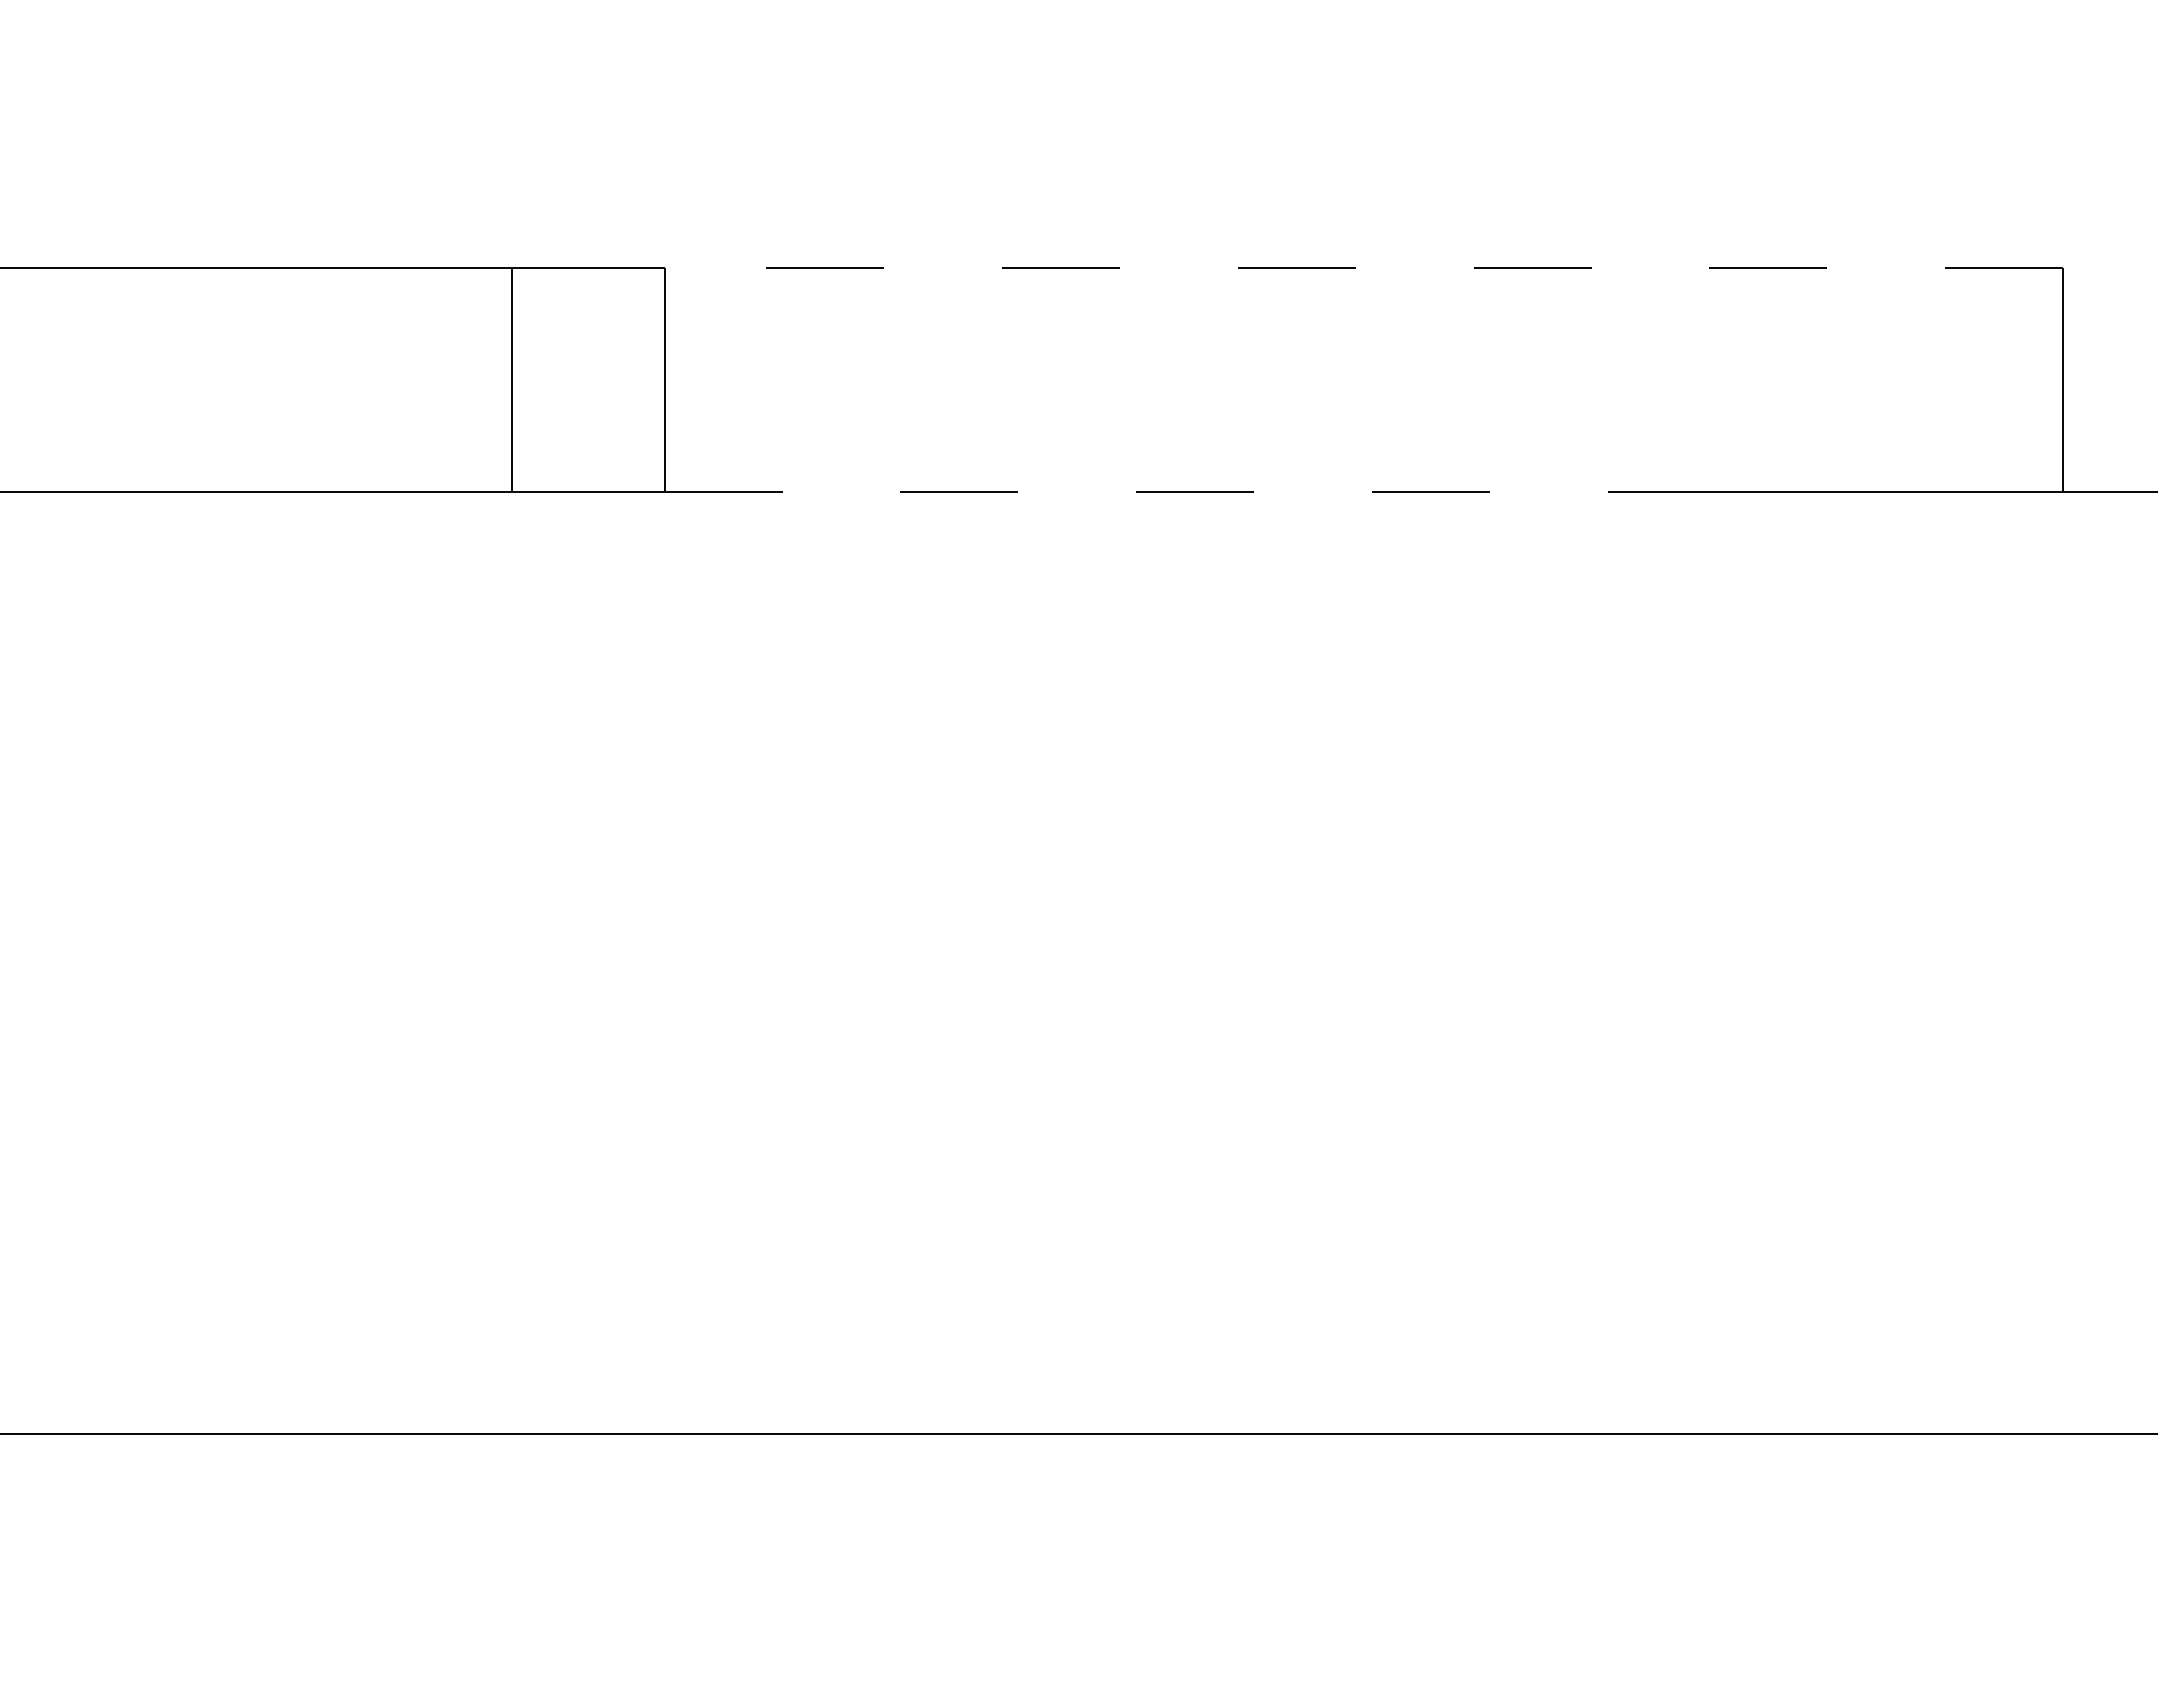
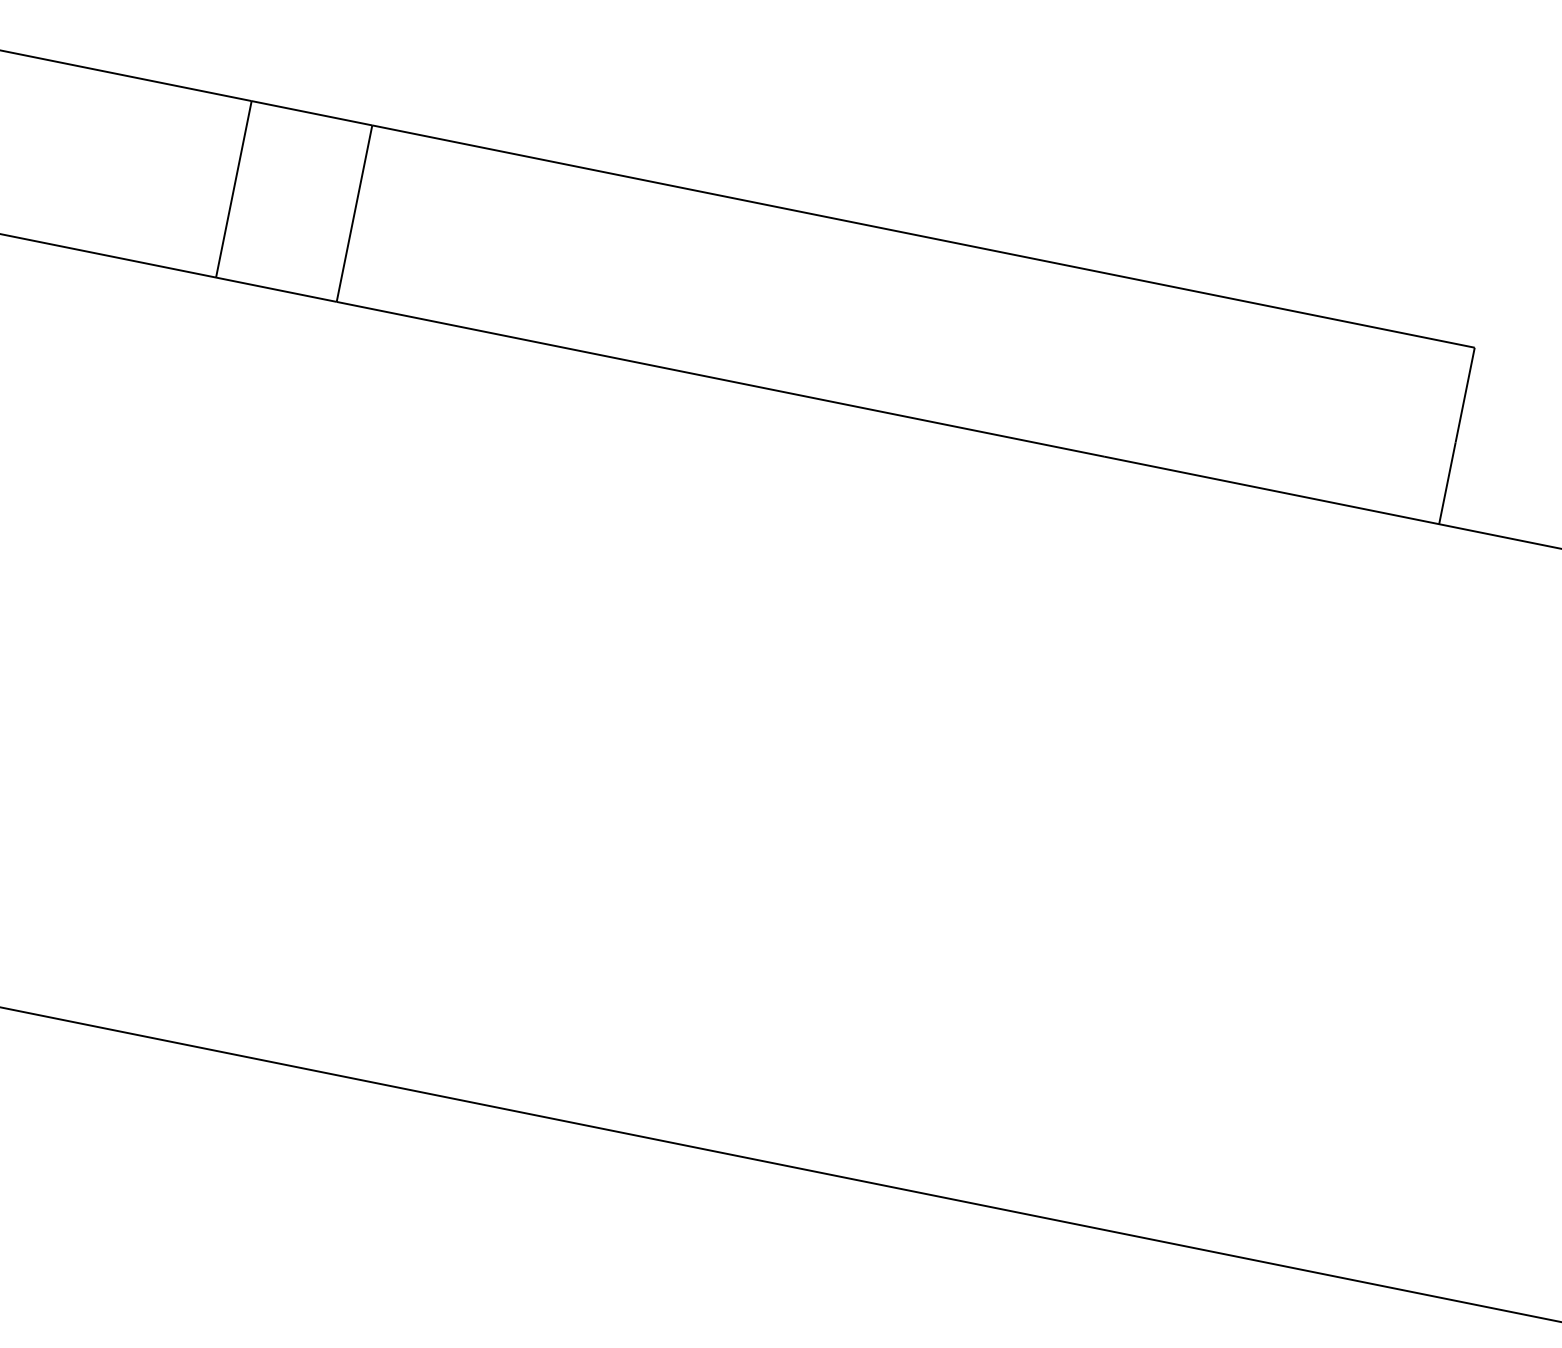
line: (1363, 267) -> (923, 236), dashed -> solid
line: (1151, 491) -> (720, 379), dashed -> solid

